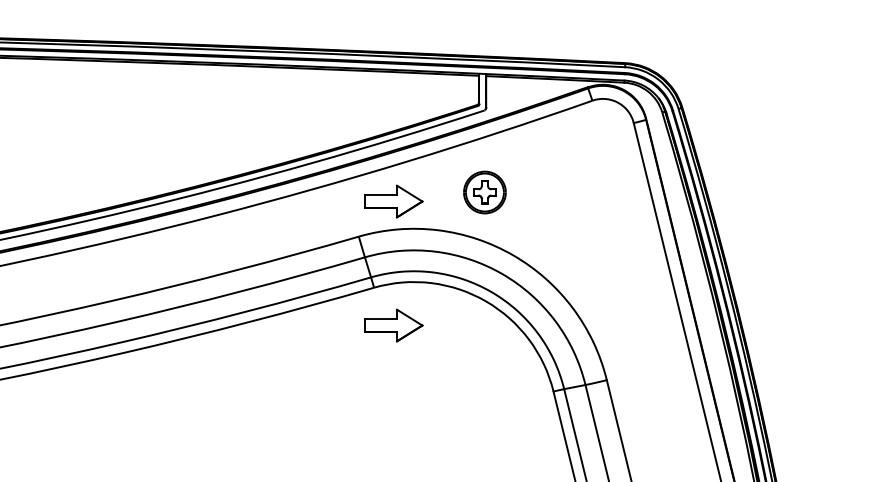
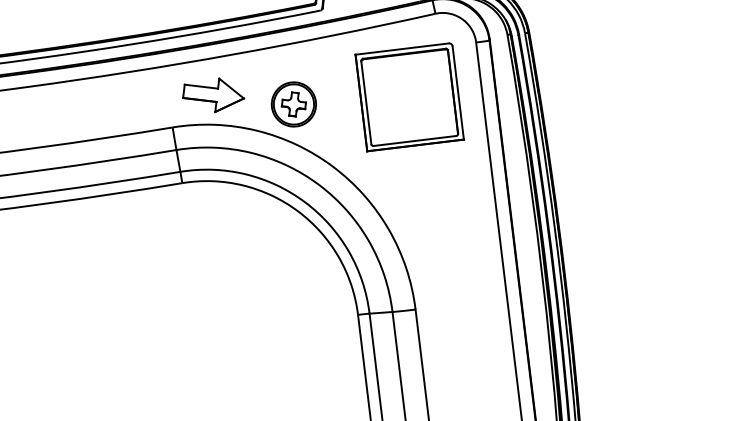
part: (577, 182) -> (409, 97), added
part: (484, 192) -> (293, 104), moved
part: (393, 325) -> (197, 225), removed

